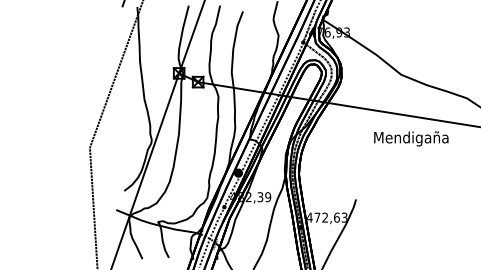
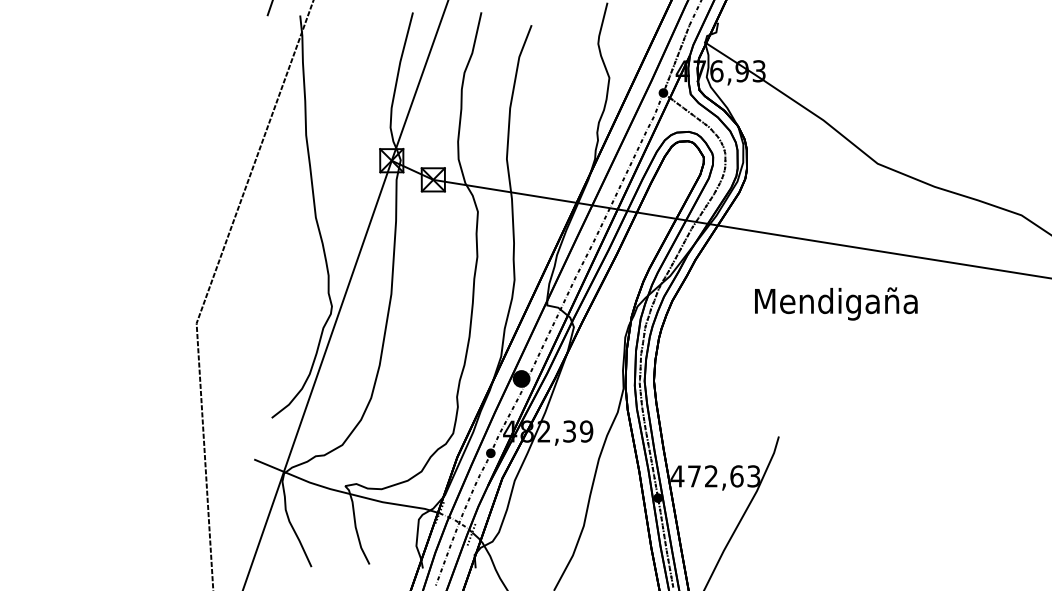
text: (411, 138) -> (836, 303), moved

